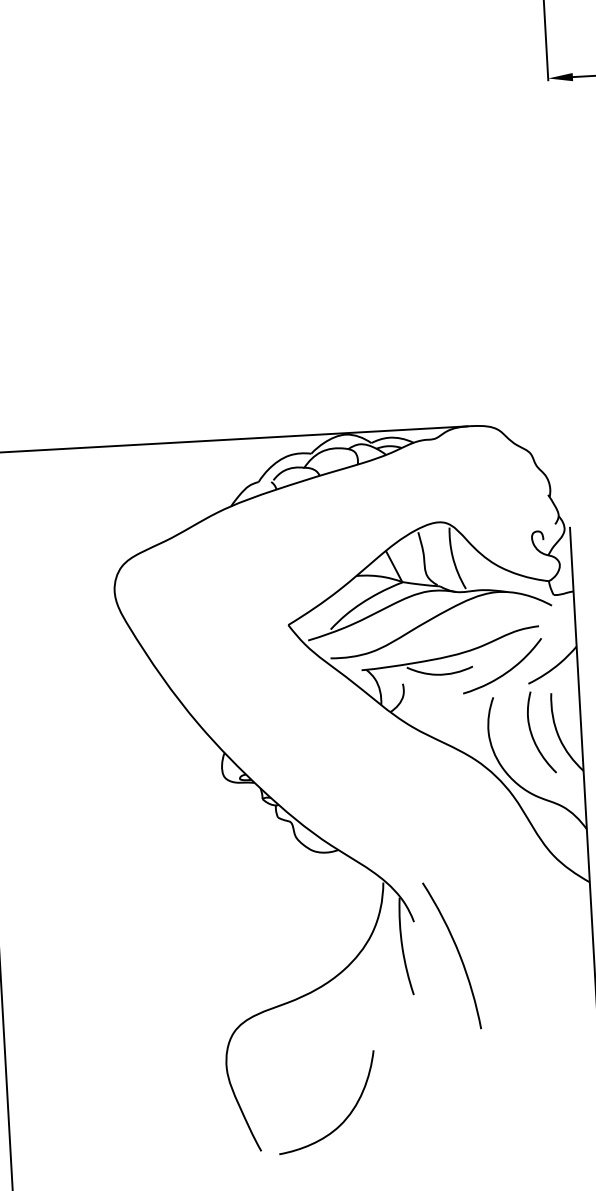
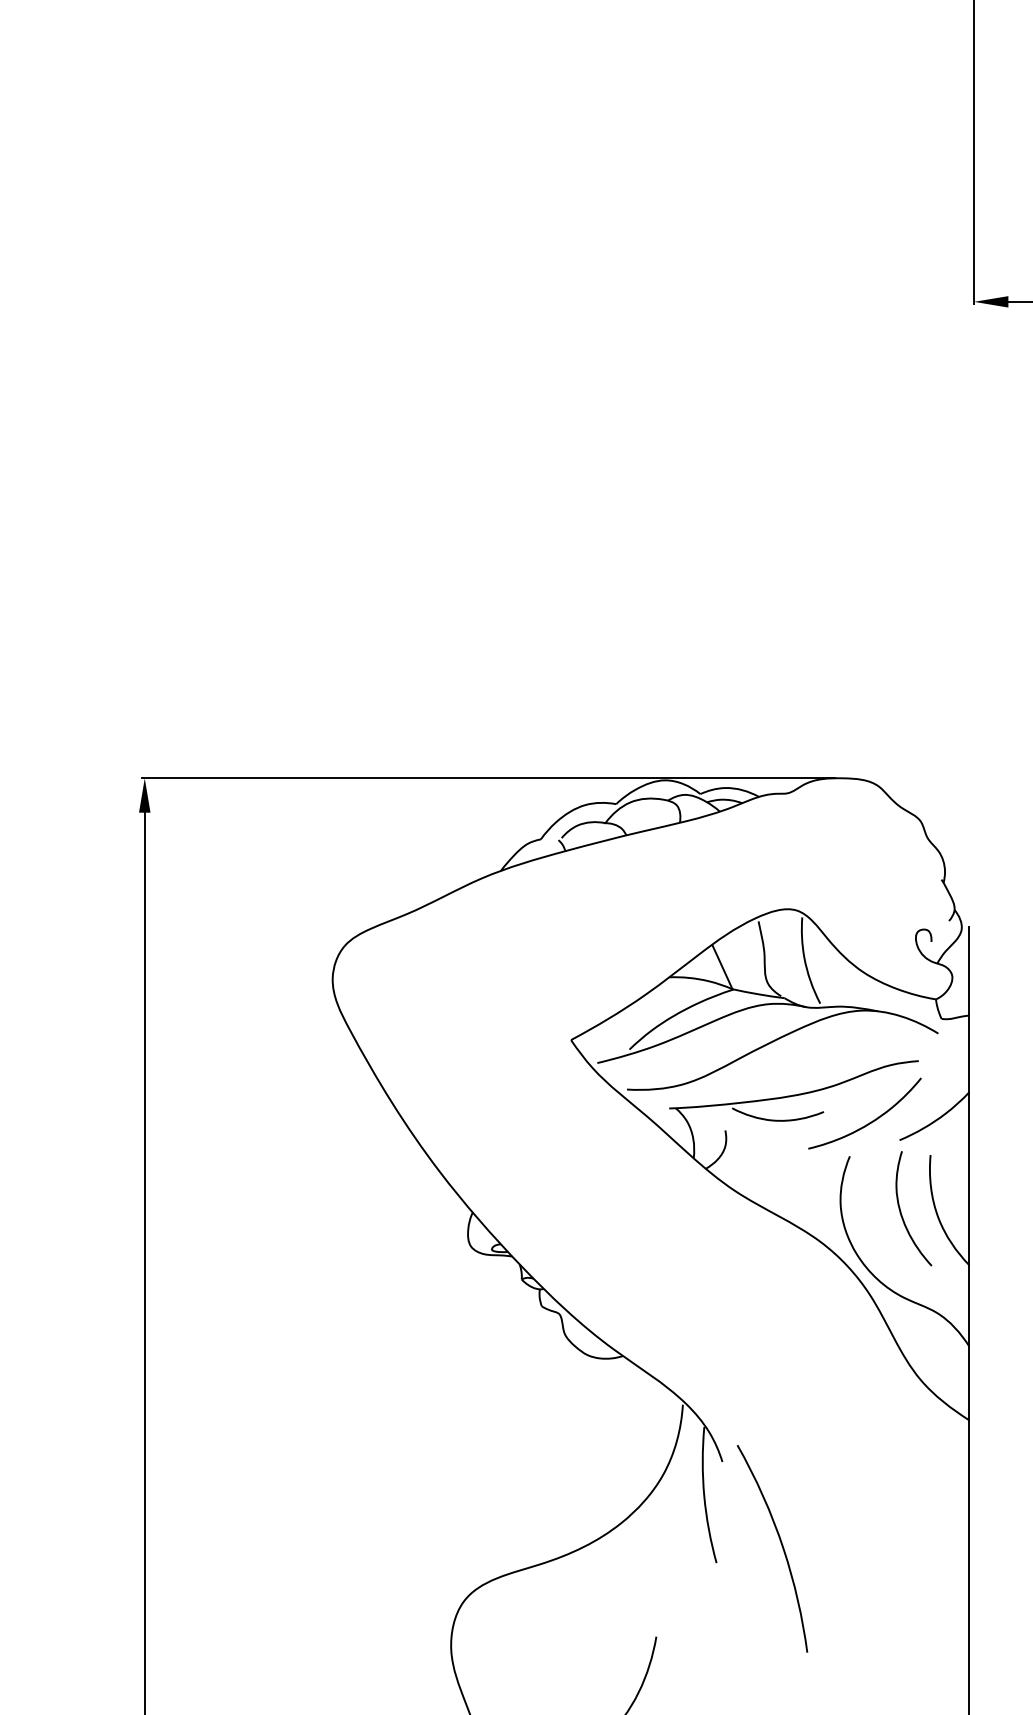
curve: (458, 953) -> (781, 1546), moved

